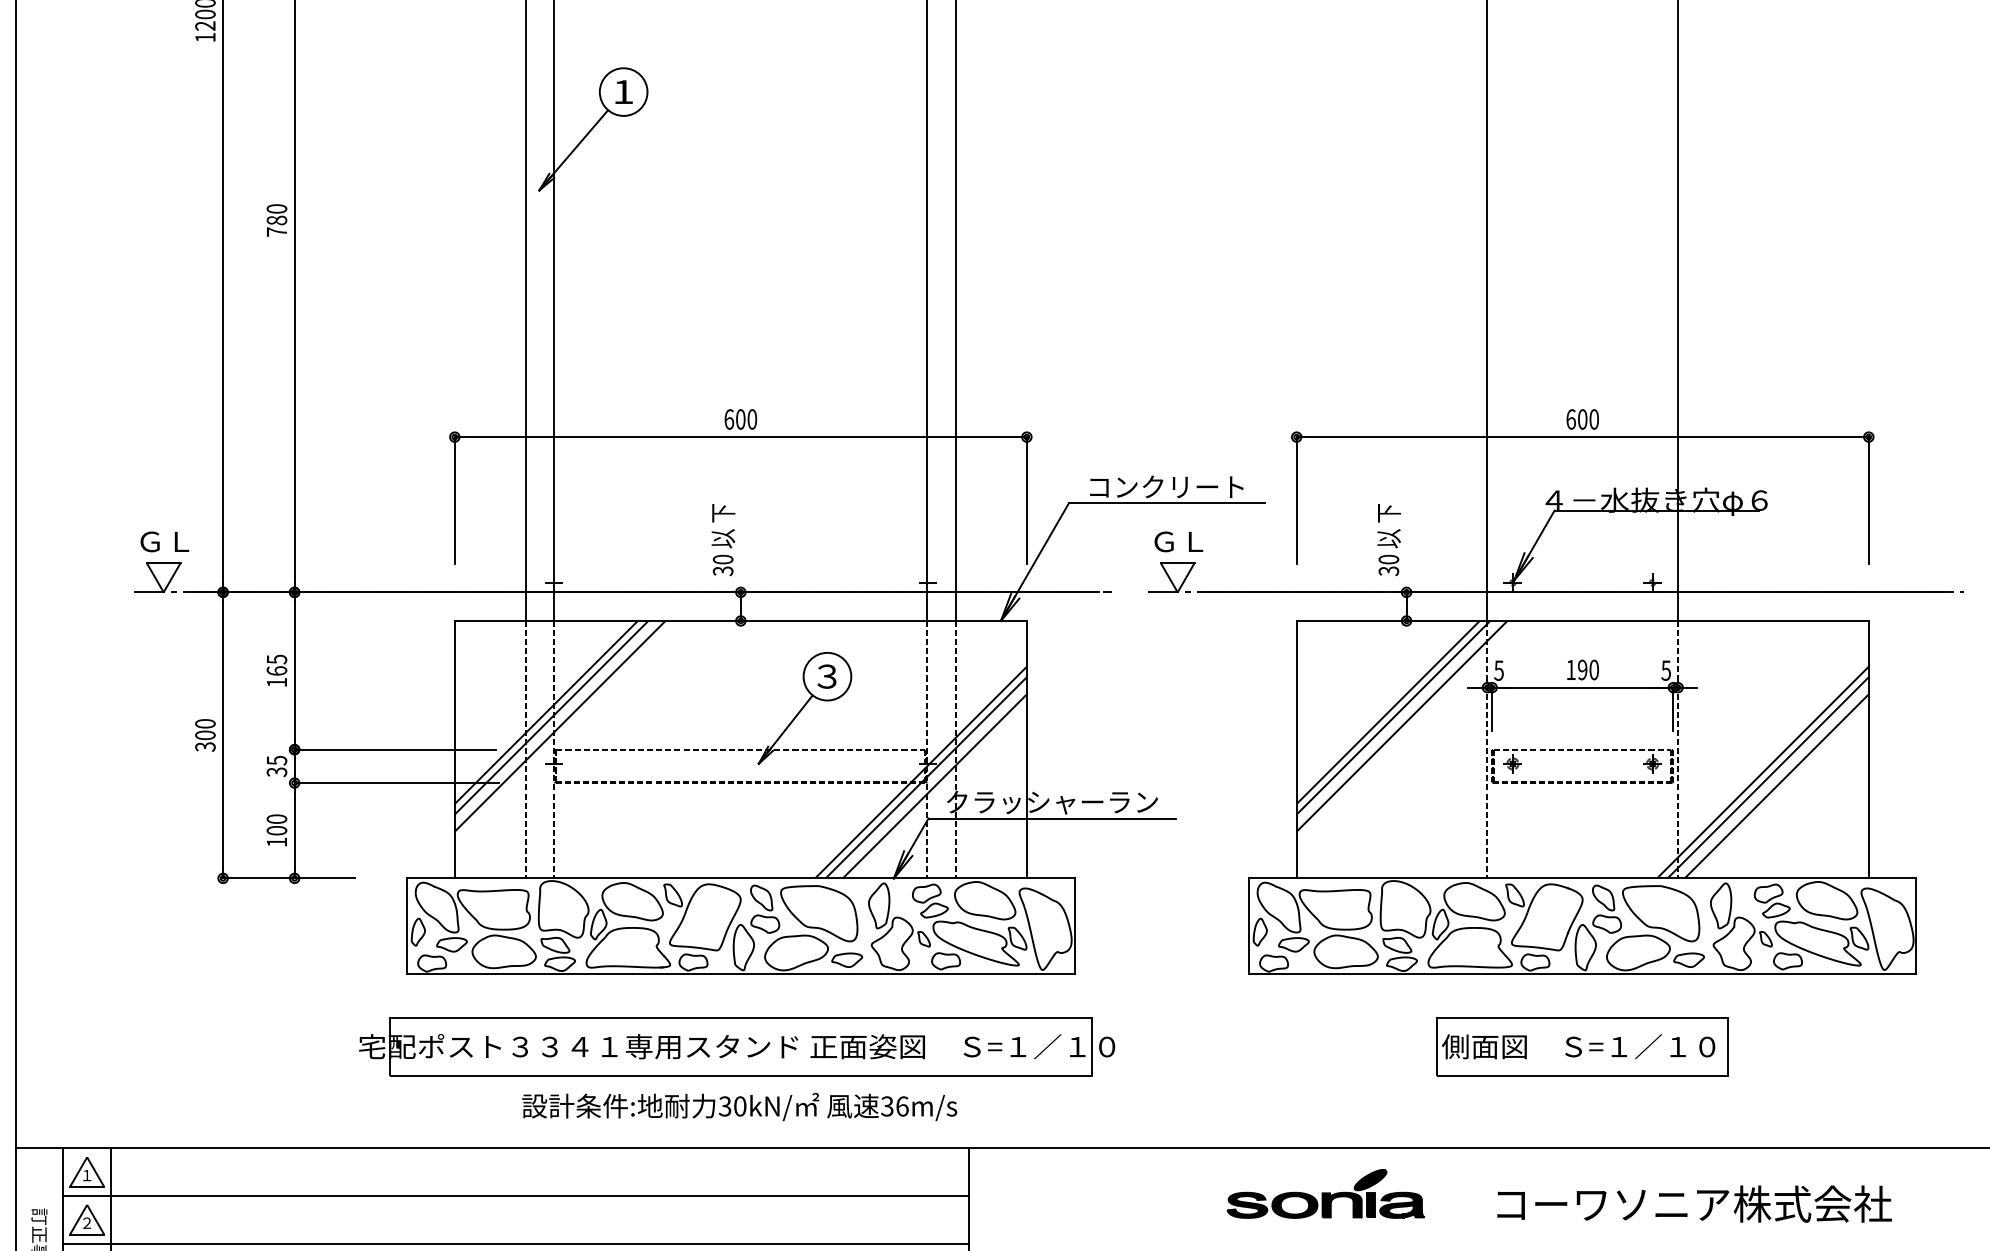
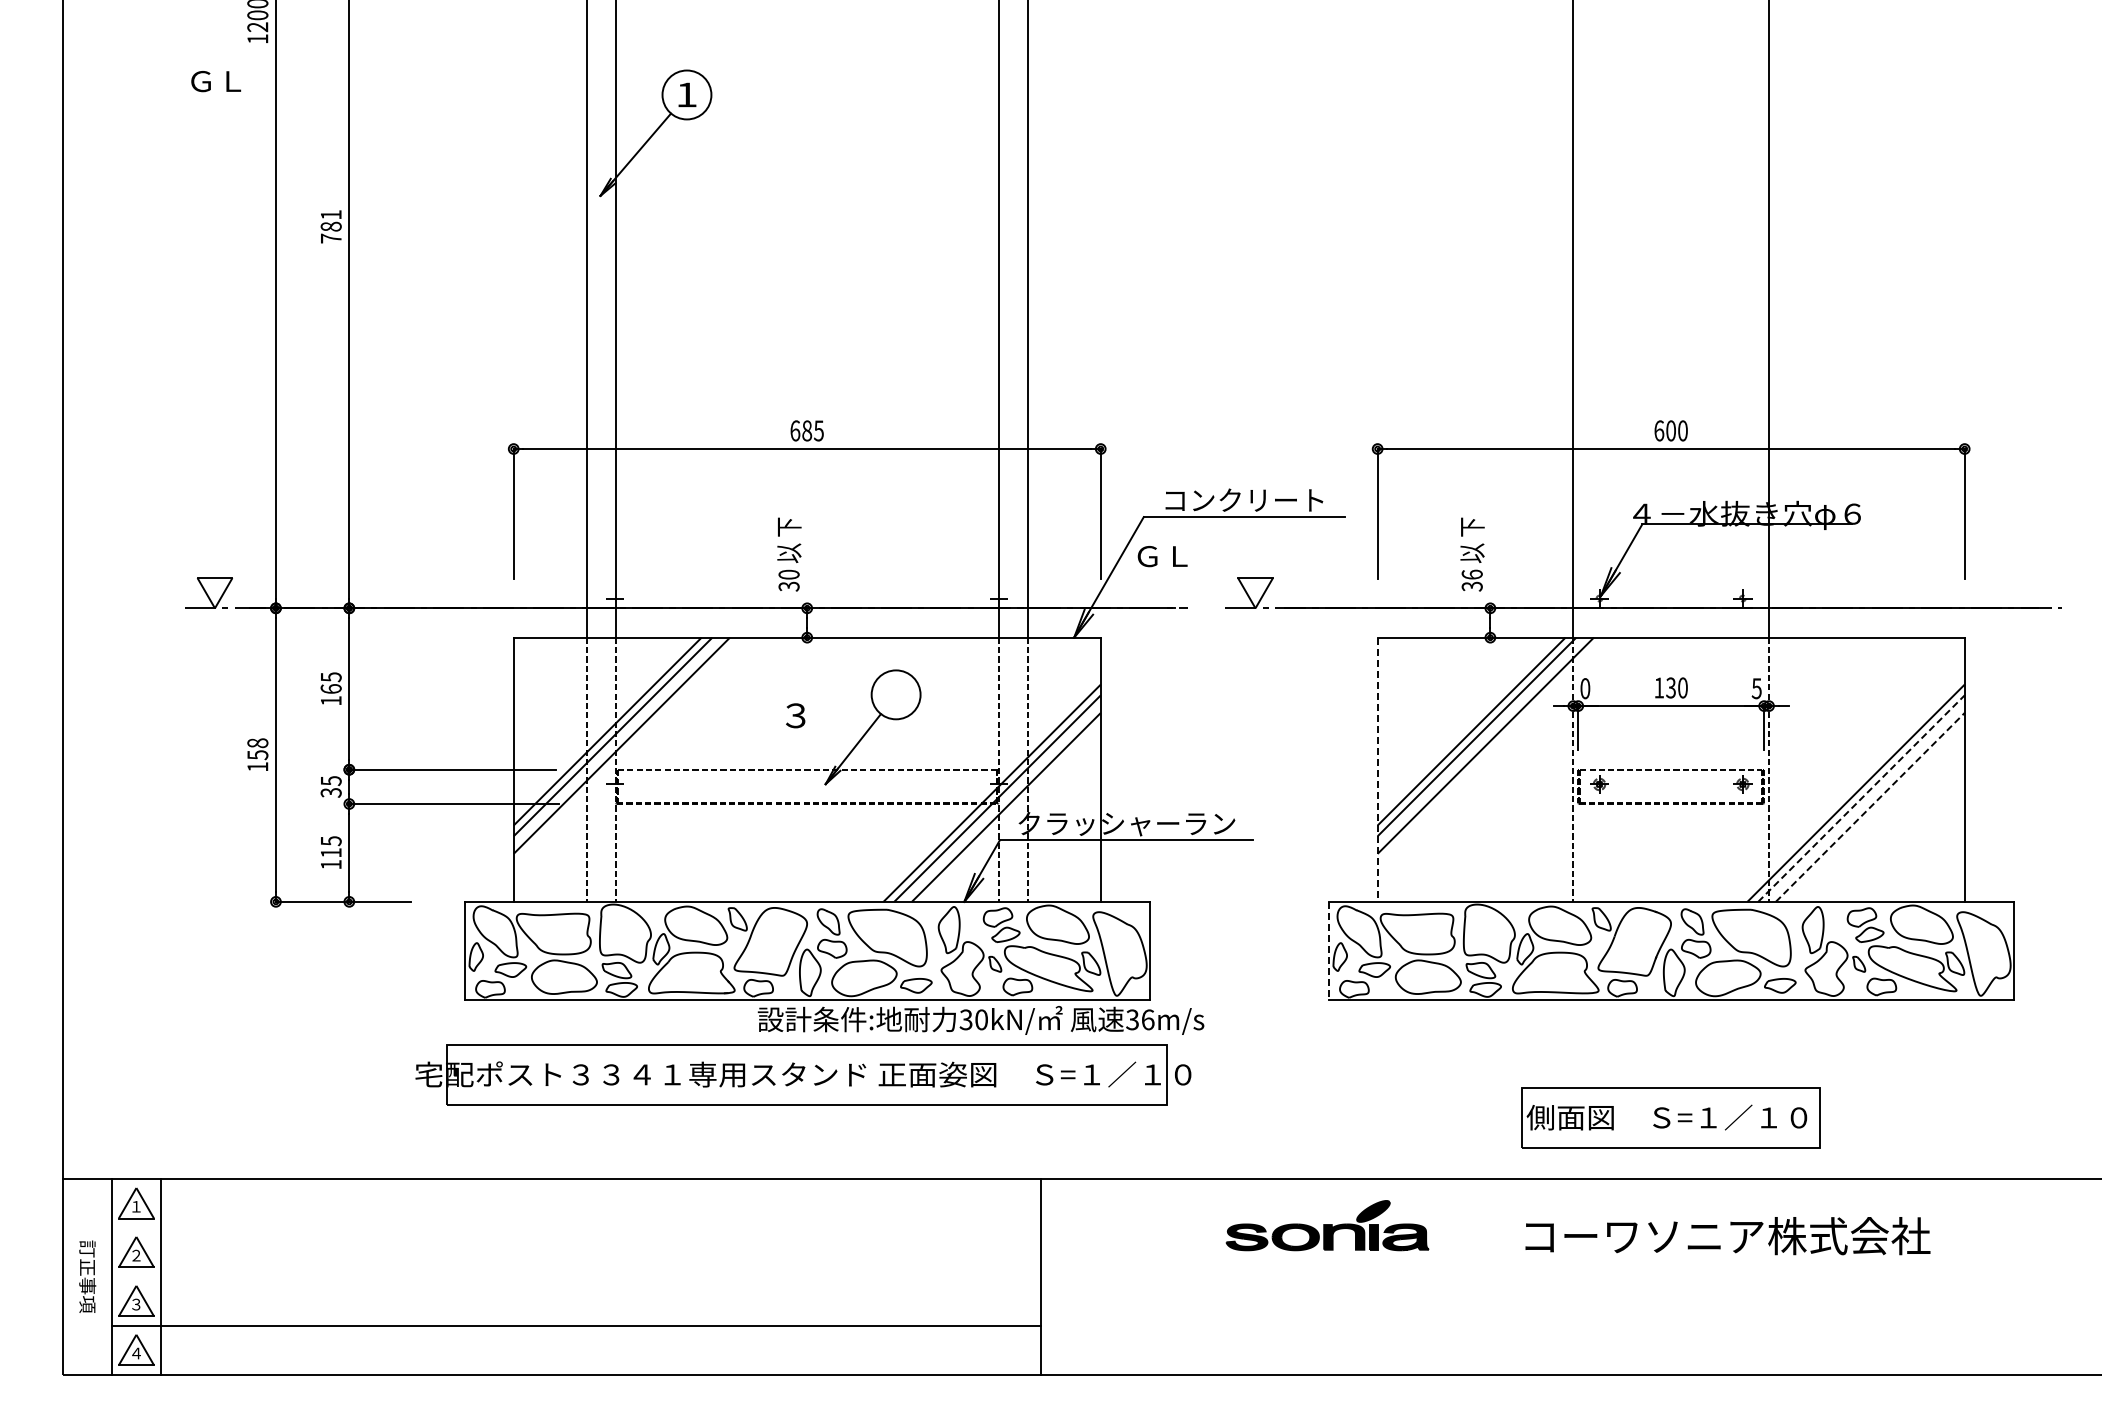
text: (276, 208) -> (330, 214), 780 -> 781
text: (745, 419) -> (812, 430), 600 -> 685
text: (165, 541) -> (216, 81), moved
text: (1178, 541) -> (1162, 556), moved
text: (1388, 559) -> (1471, 574), 30 -> 36
text: (1582, 669) -> (1670, 687), 190 -> 130
text: (1499, 670) -> (1585, 688), 5 -> 0
text: (826, 676) -> (795, 715), moved
text: (205, 734) -> (257, 754), 300 -> 158
line: (1296, 750) -> (1377, 770), solid -> dashed
line: (1768, 777) -> (1861, 798), solid -> dashed
line: (1776, 786) -> (1870, 807), solid -> dashed
text: (276, 824) -> (330, 846), 100 -> 115
line: (1248, 925) -> (1328, 950), solid -> dashed
part: (1582, 1046) -> (1670, 1117), moved
text: (739, 1107) -> (980, 1020), moved
part: (1325, 1193) -> (1327, 1225), moved
line: (515, 1195) -> (576, 1227), removed
text: (1694, 1204) -> (1727, 1236), moved
line: (515, 1243) -> (576, 1276), removed

